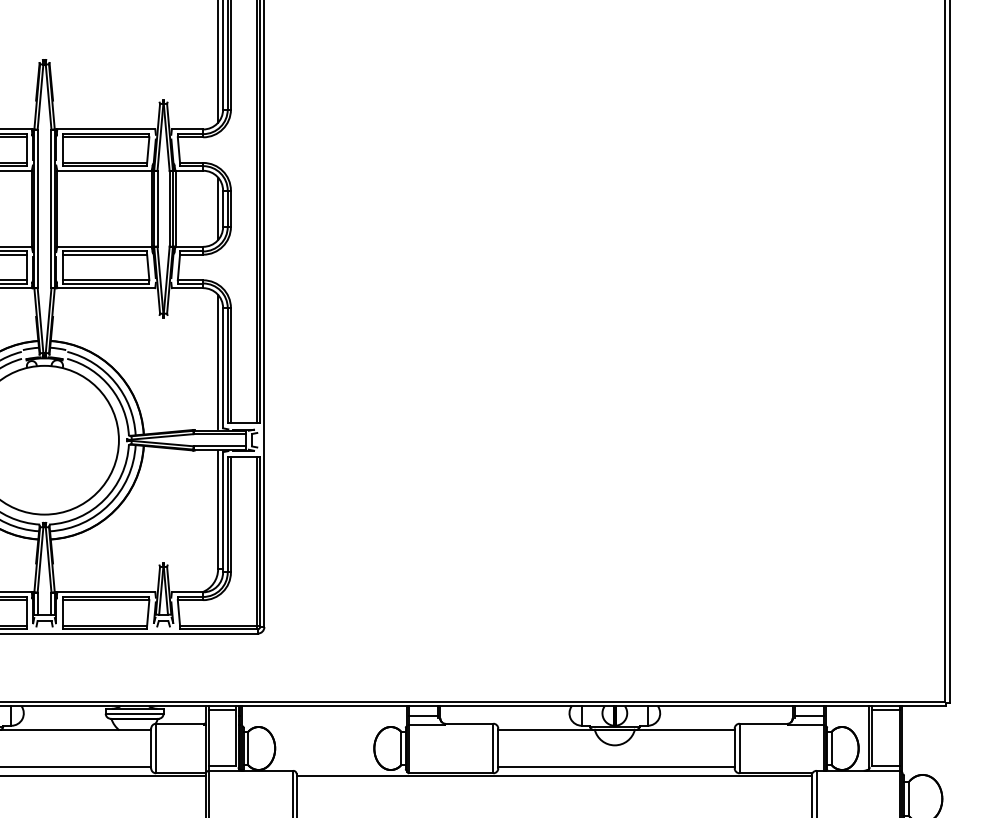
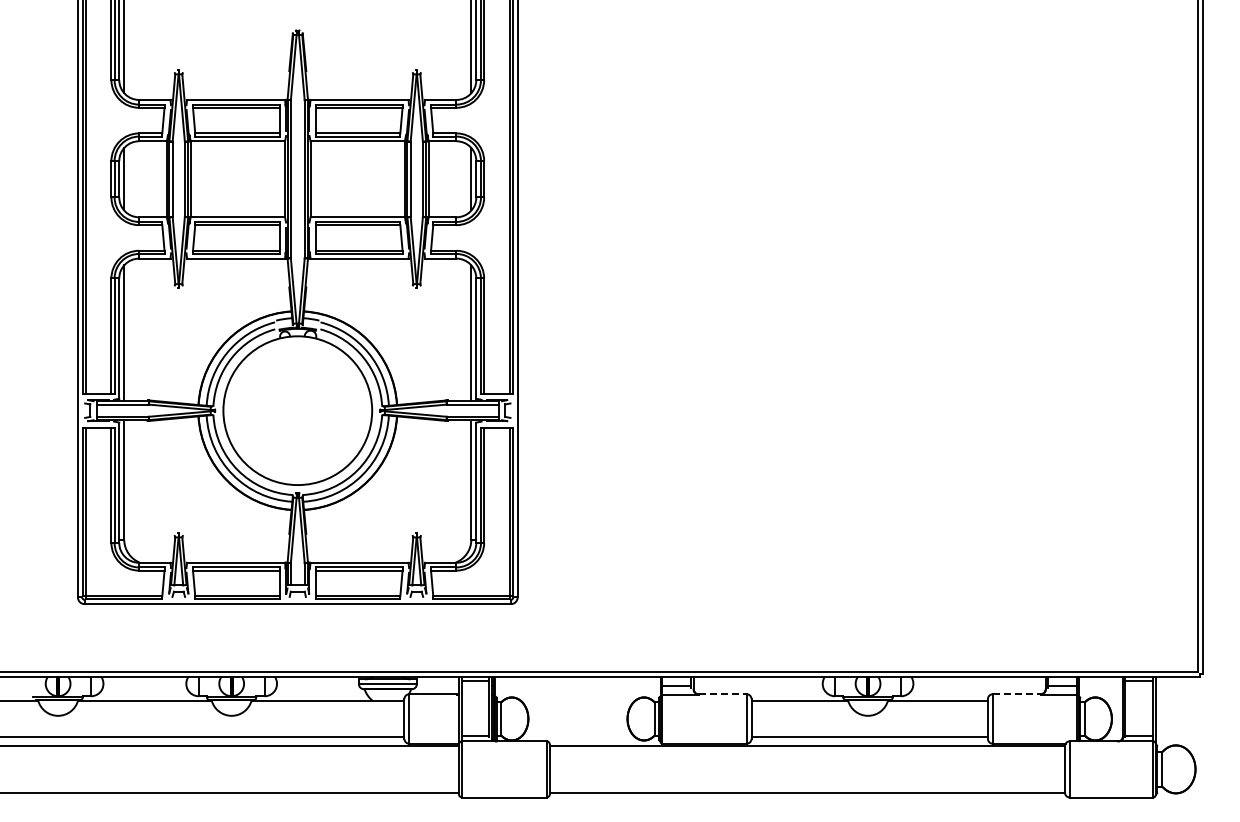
line: (469, 724) -> (722, 694), solid -> dashed
line: (763, 724) -> (1016, 694), solid -> dashed

